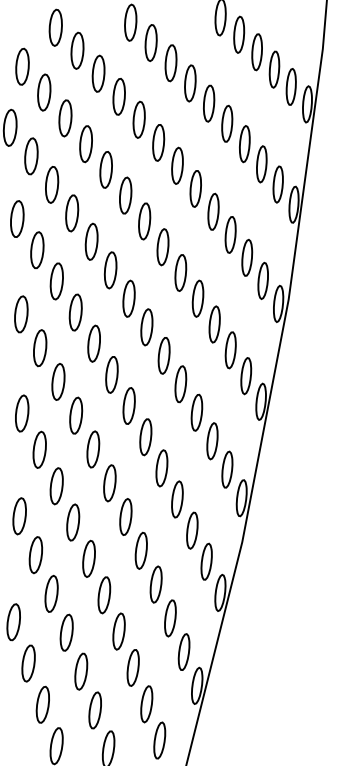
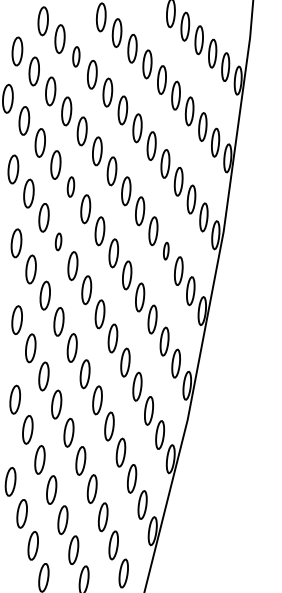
part: (98, 73) -> (76, 56), size x0.7
part: (91, 241) -> (70, 186), size x0.7
part: (75, 312) -> (58, 241), size x0.6
part: (214, 324) -> (166, 251), size x0.6

